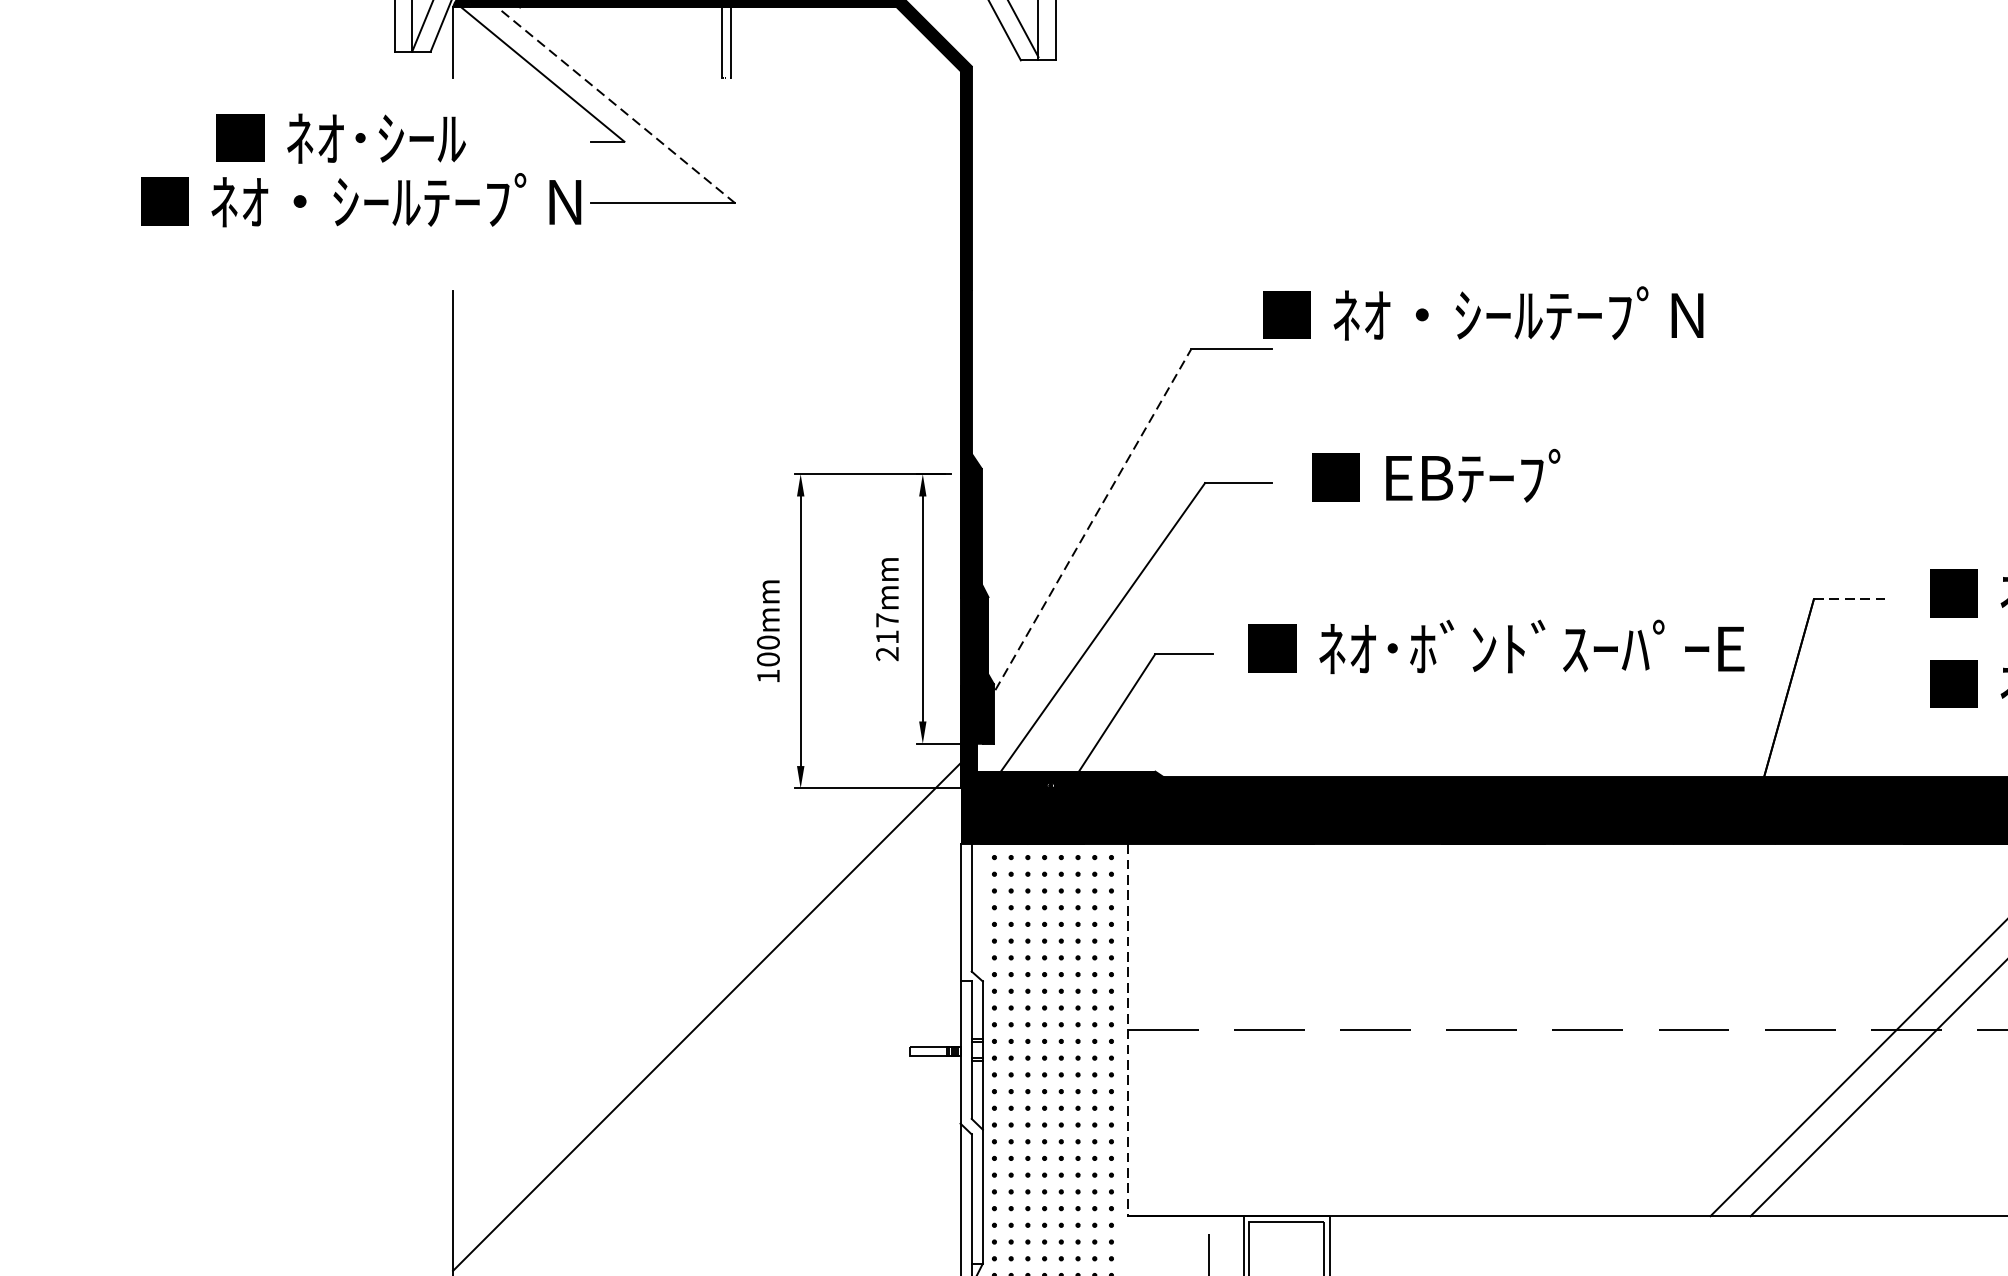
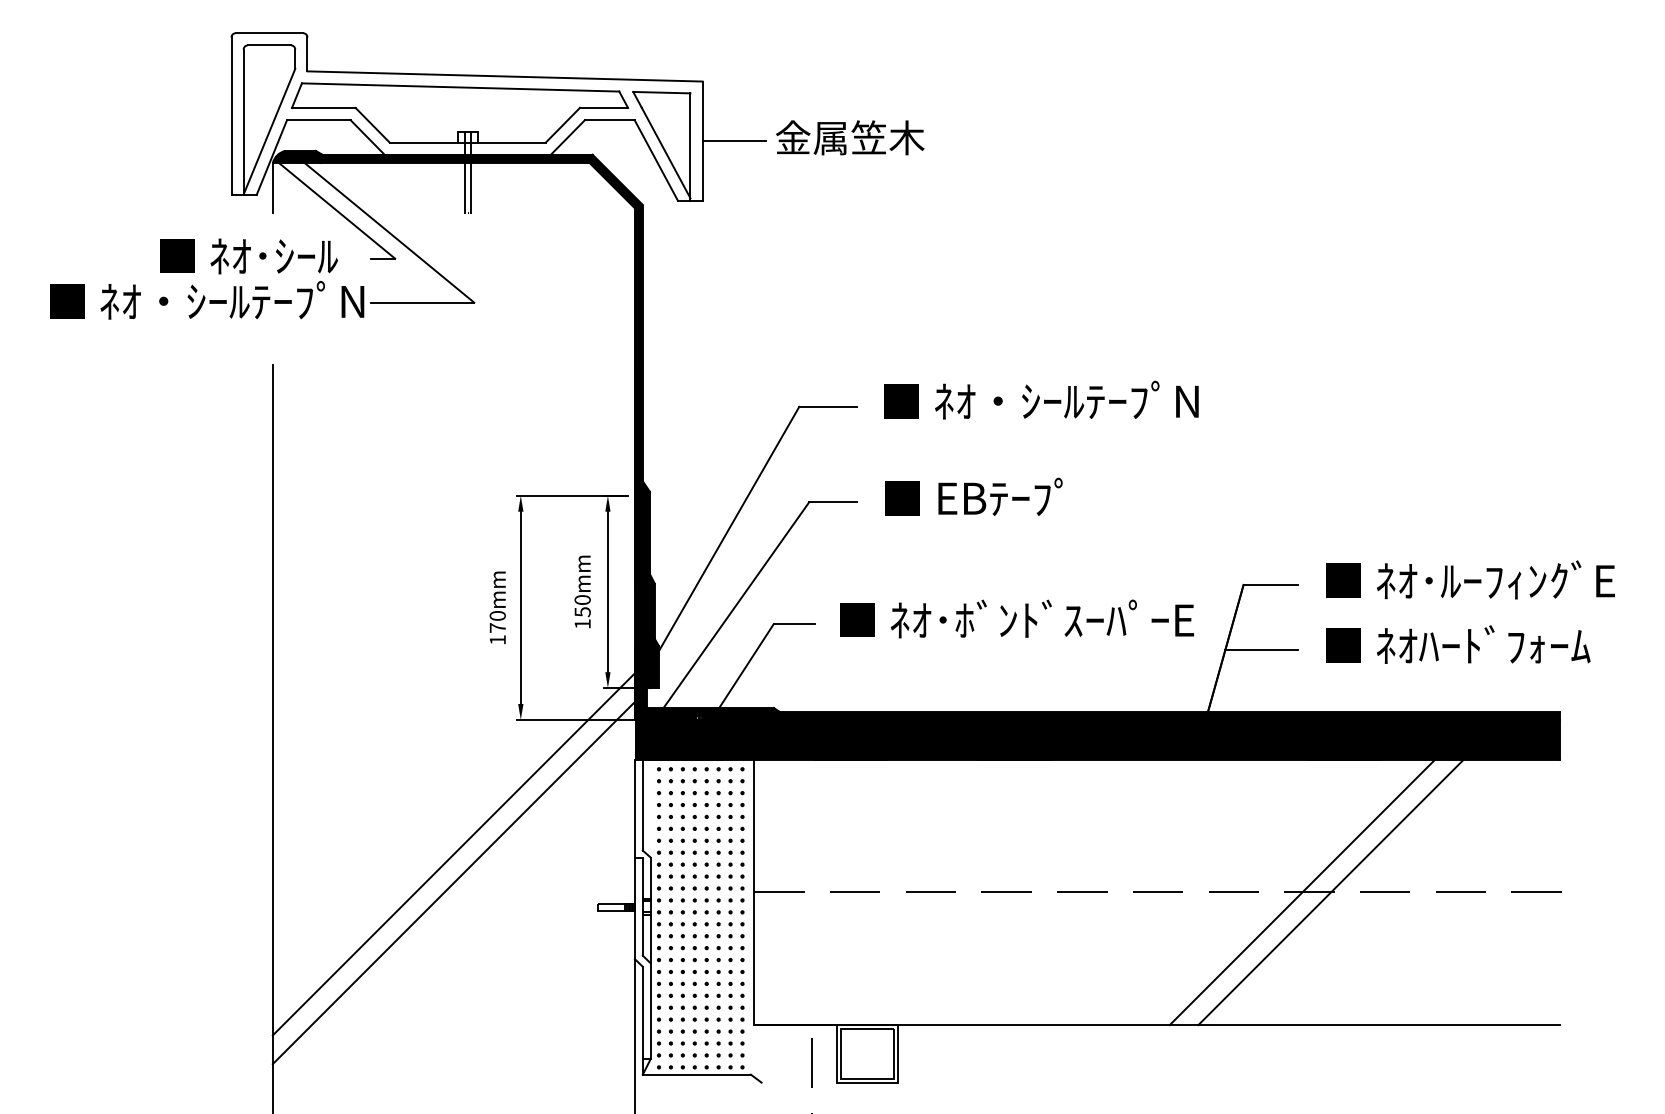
line: (616, 105) -> (389, 232), dashed -> solid
text: (340, 138) -> (248, 256), moved
text: (1482, 312) -> (1041, 399), moved
line: (1086, 532) -> (724, 537), dashed -> solid
line: (1853, 599) -> (1271, 585), dashed -> solid
text: (887, 637) -> (582, 612), 217mm -> 150mm
text: (768, 658) -> (497, 627), 100mm -> 170mm
line: (1839, 689) -> (1261, 649), added
line: (706, 977) -> (453, 854), added
line: (1128, 1030) -> (754, 892), dashed -> solid

